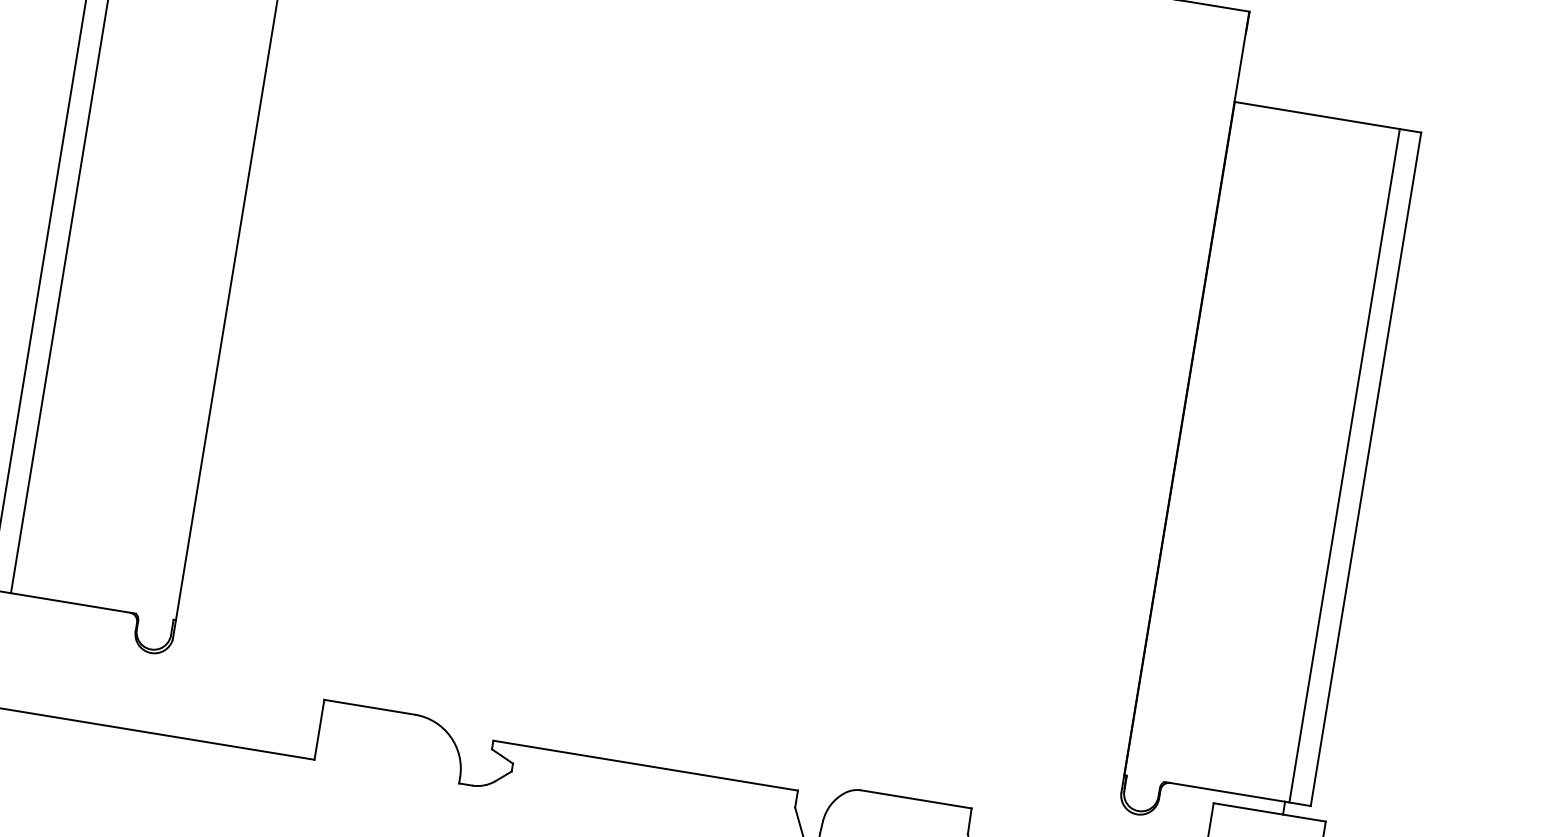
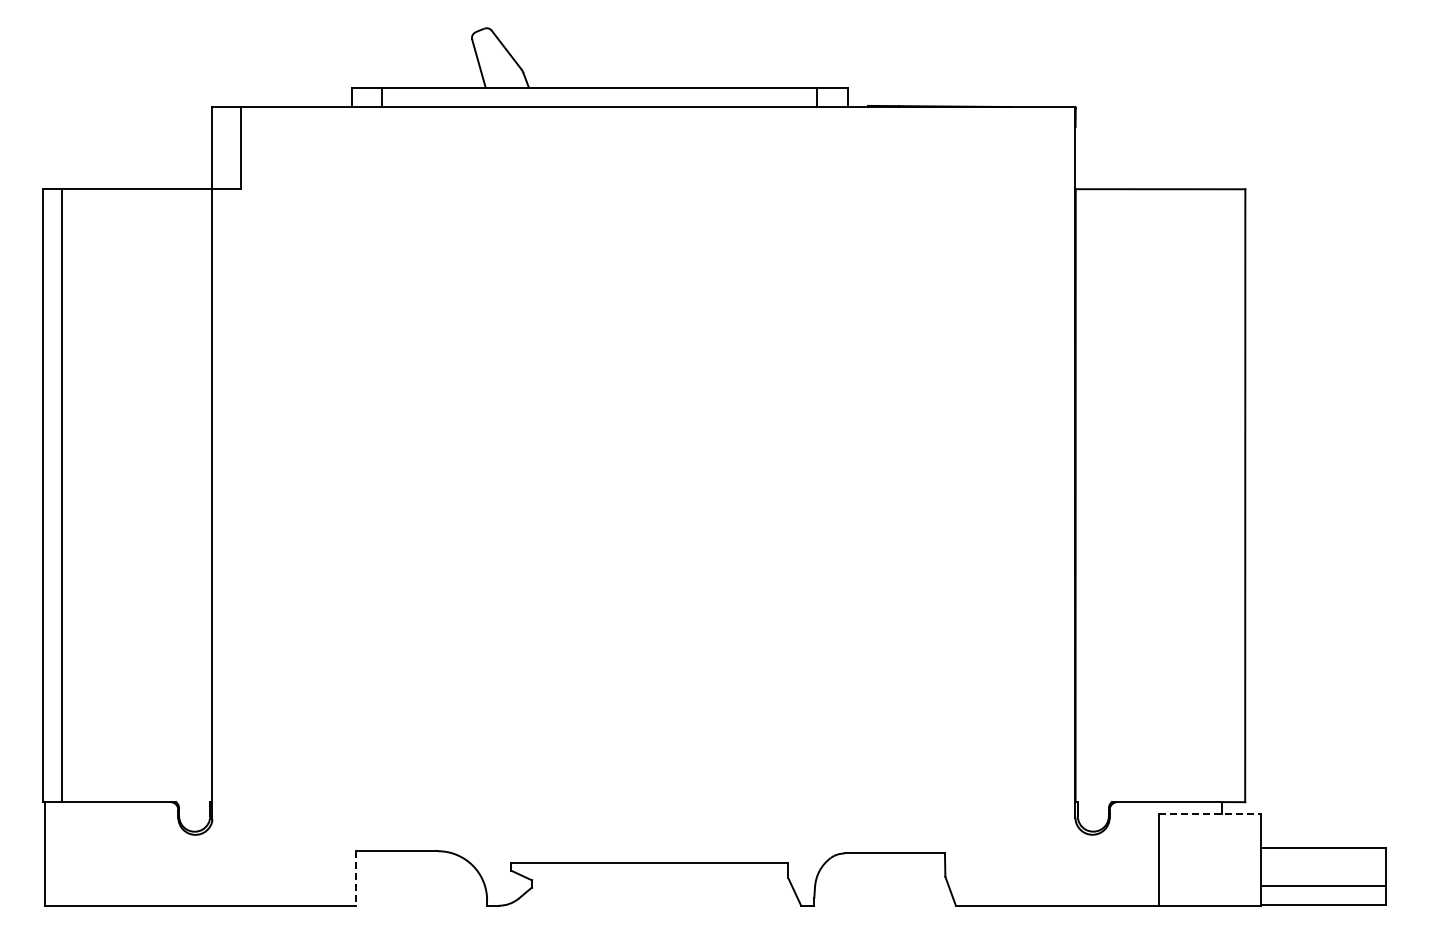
line: (1344, 465) -> (1225, 495), removed
line: (319, 729) -> (355, 878), solid -> dashed
line: (1270, 812) -> (1210, 813), solid -> dashed

